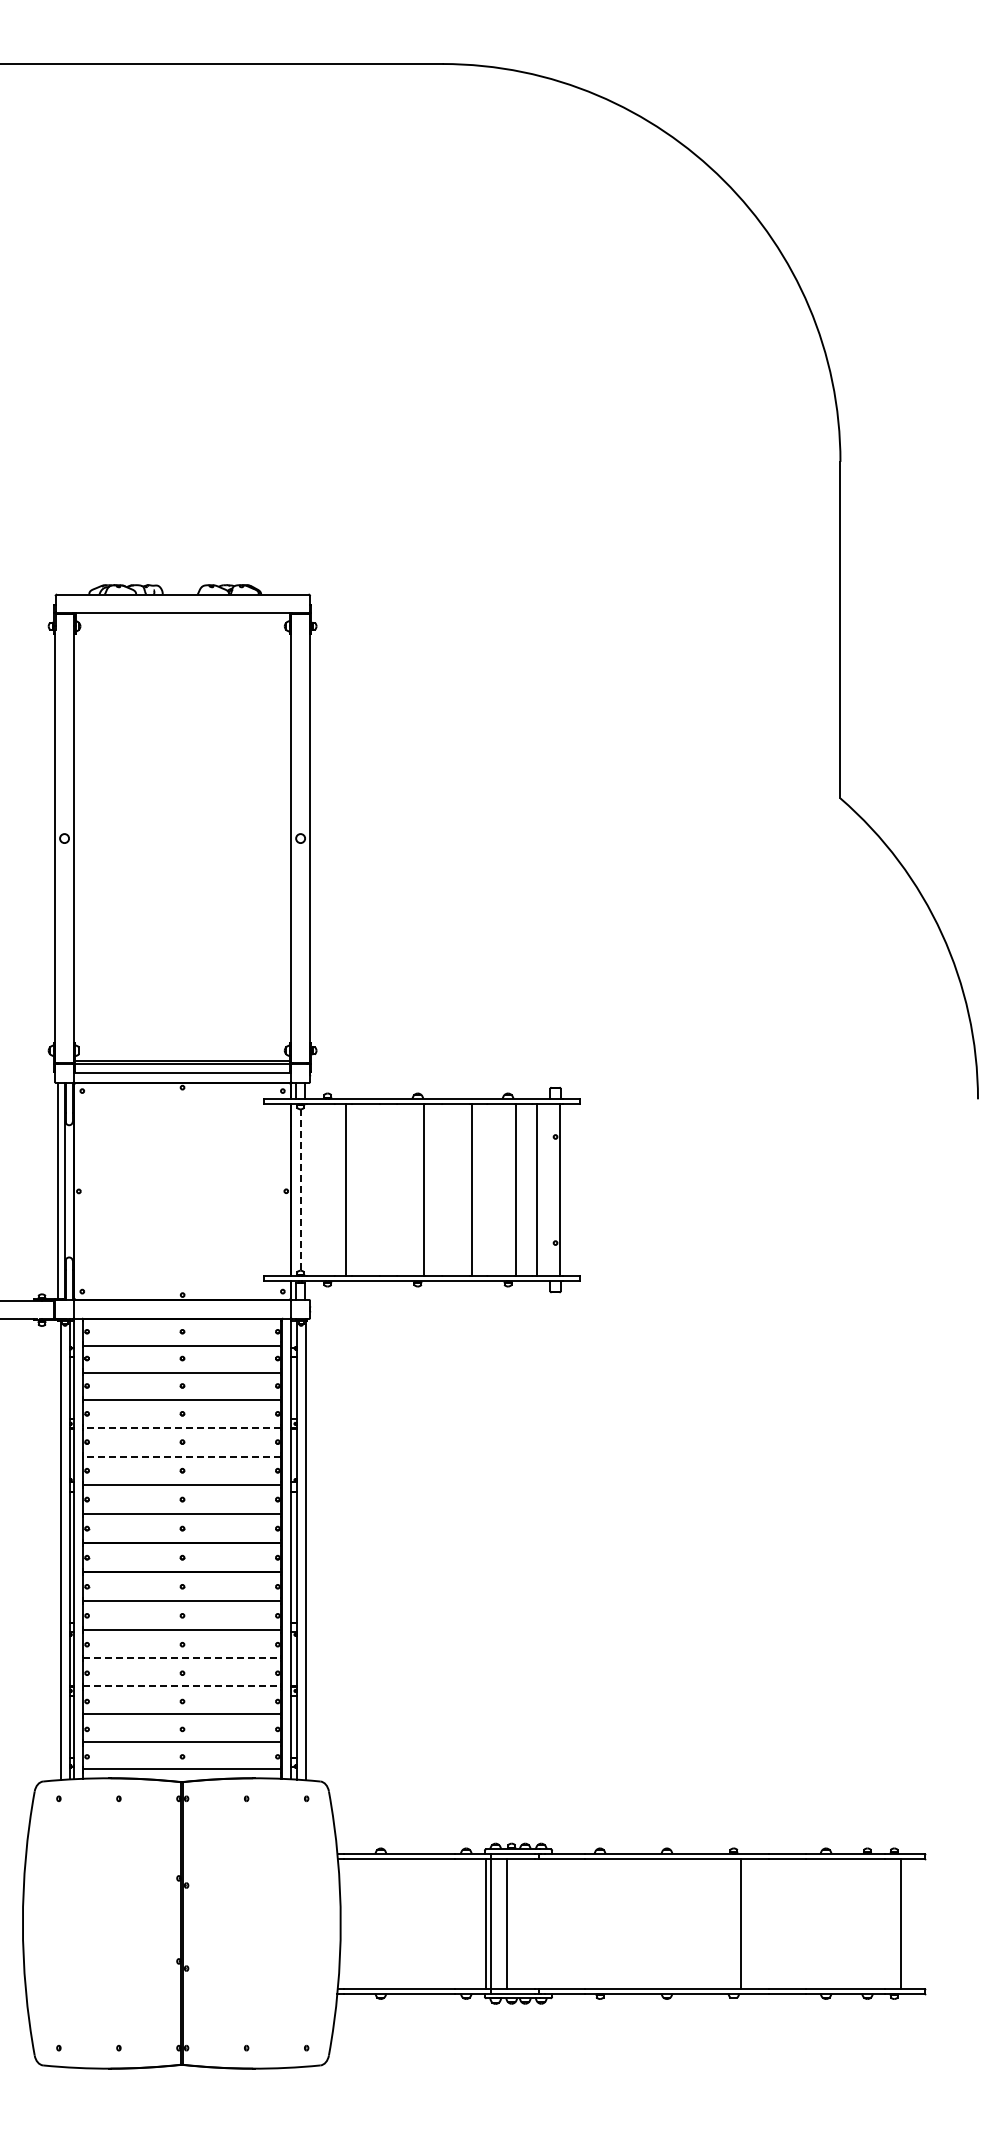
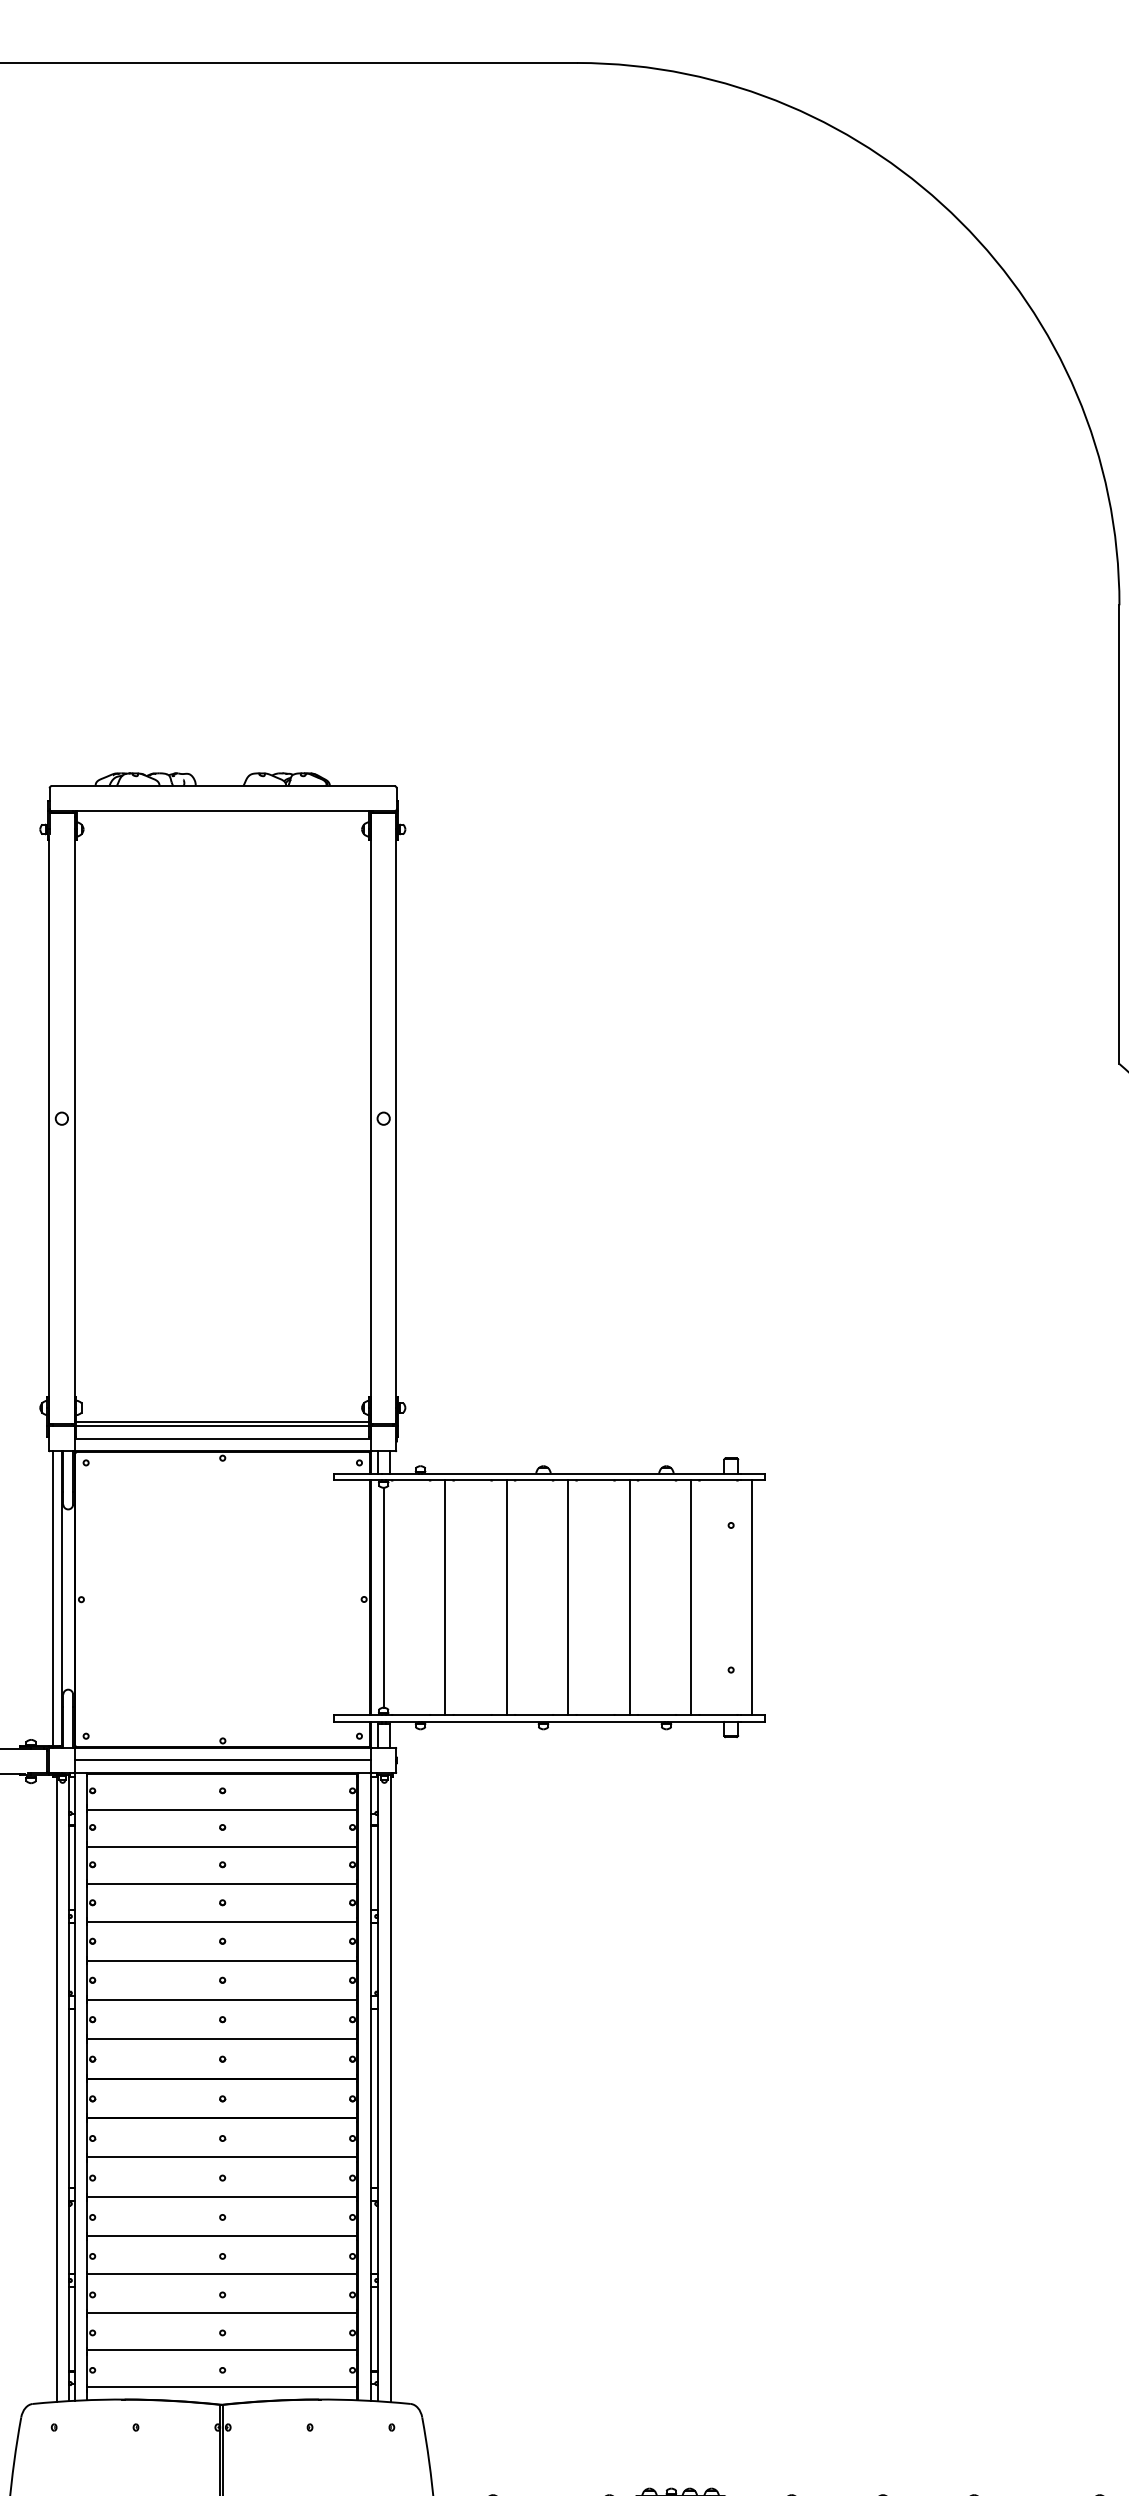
line: (423, 1189) -> (506, 1597), moved
line: (471, 1189) -> (567, 1597), moved
line: (516, 1189) -> (630, 1597), moved
line: (537, 1189) -> (752, 1597), moved
line: (560, 1189) -> (691, 1597), moved
line: (300, 1190) -> (383, 1598), dashed -> solid
line: (182, 1309) -> (222, 1760), added
line: (182, 1428) -> (222, 1922), dashed -> solid
line: (182, 1456) -> (222, 1960), dashed -> solid
line: (182, 1658) -> (222, 2236), dashed -> solid
line: (182, 1686) -> (222, 2274), dashed -> solid

